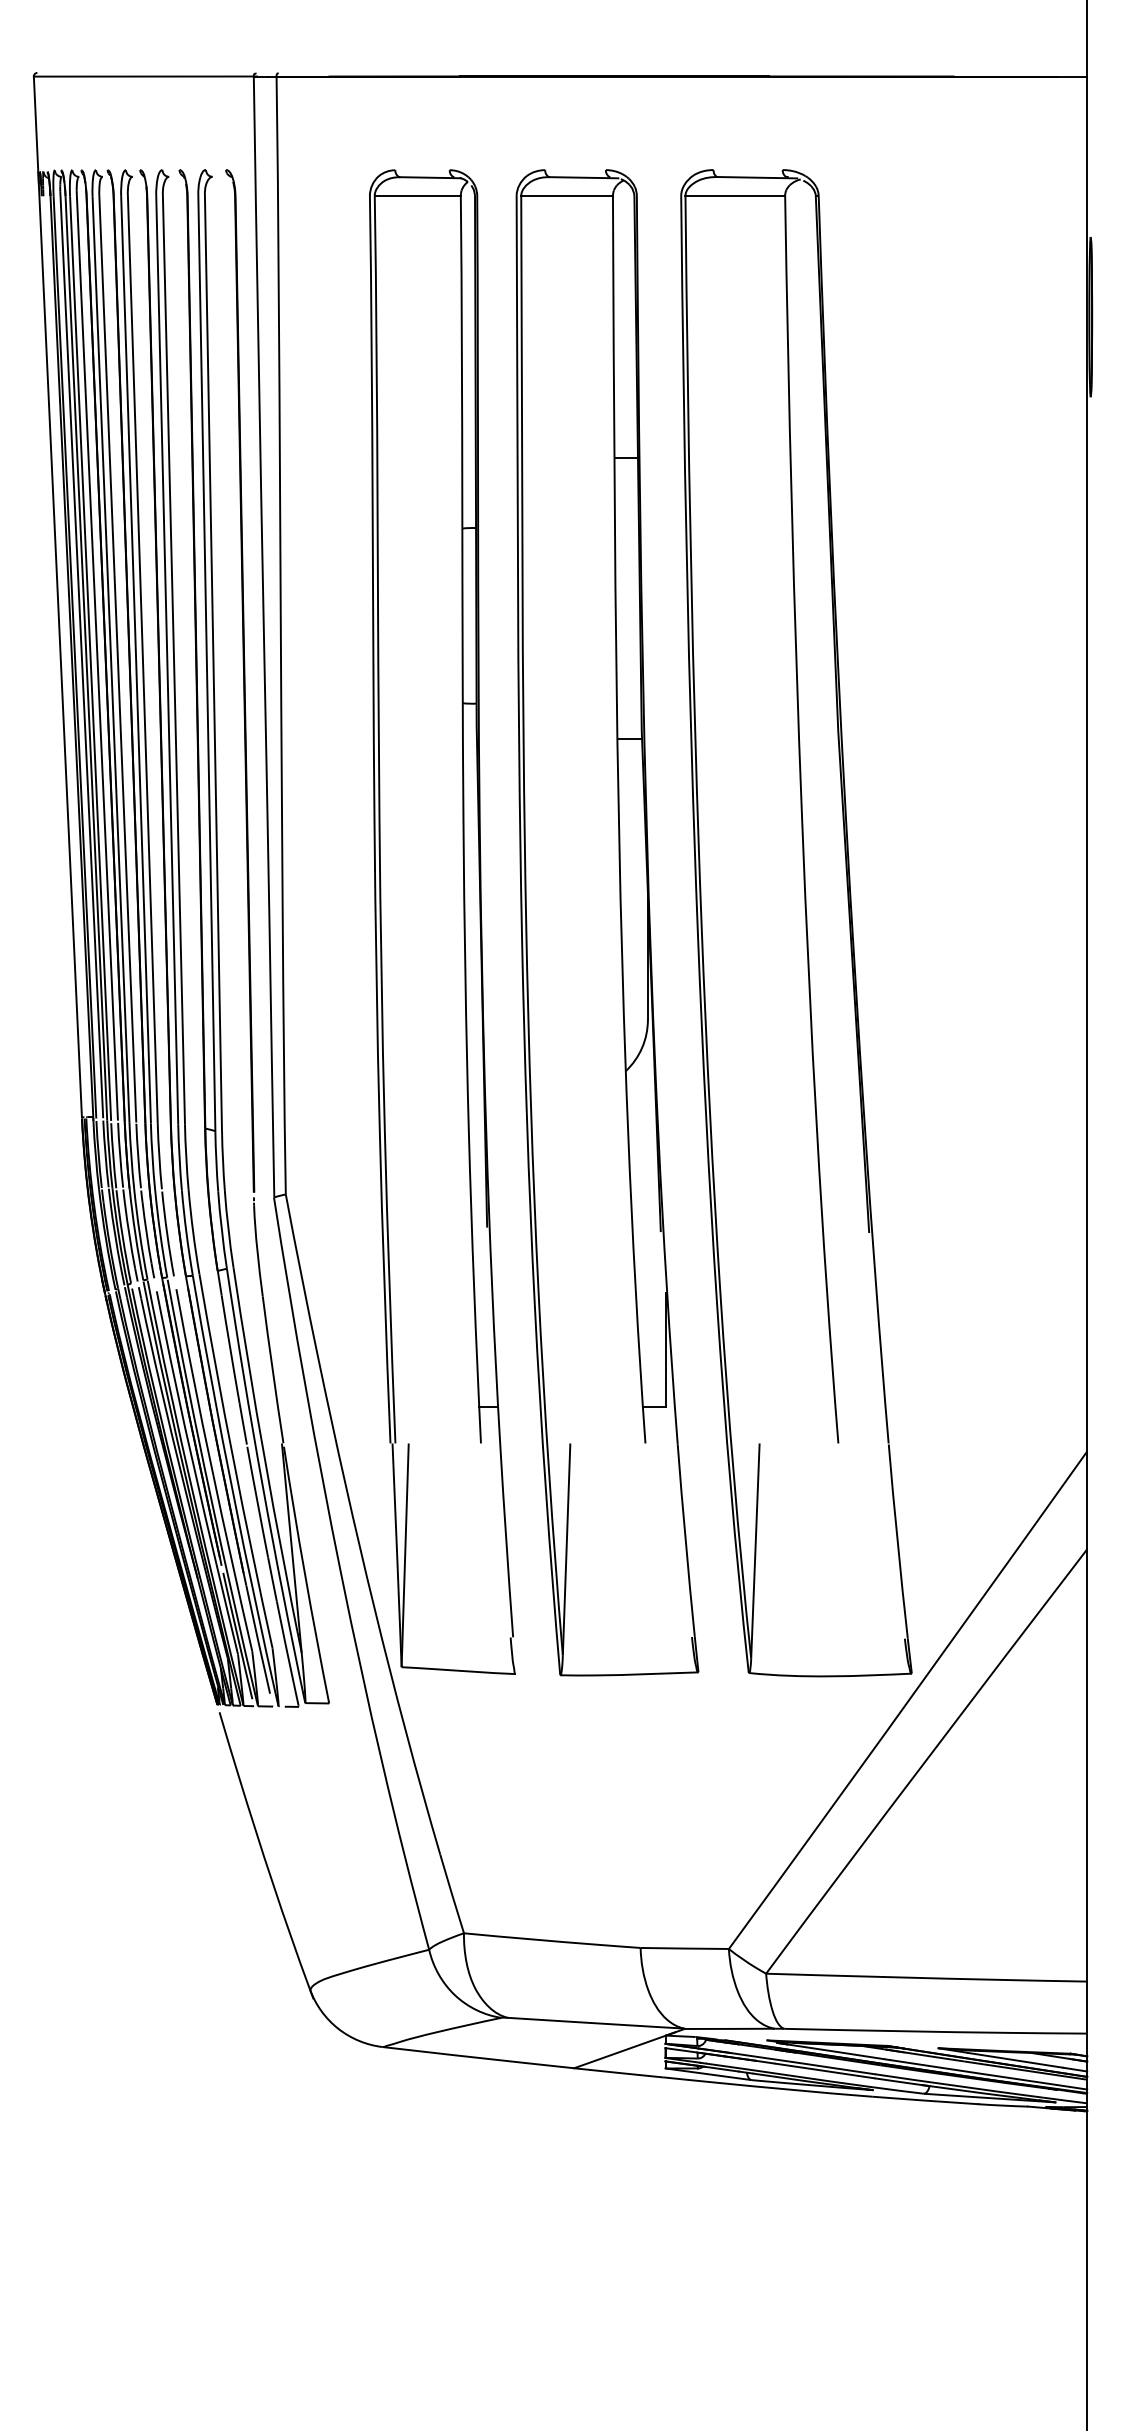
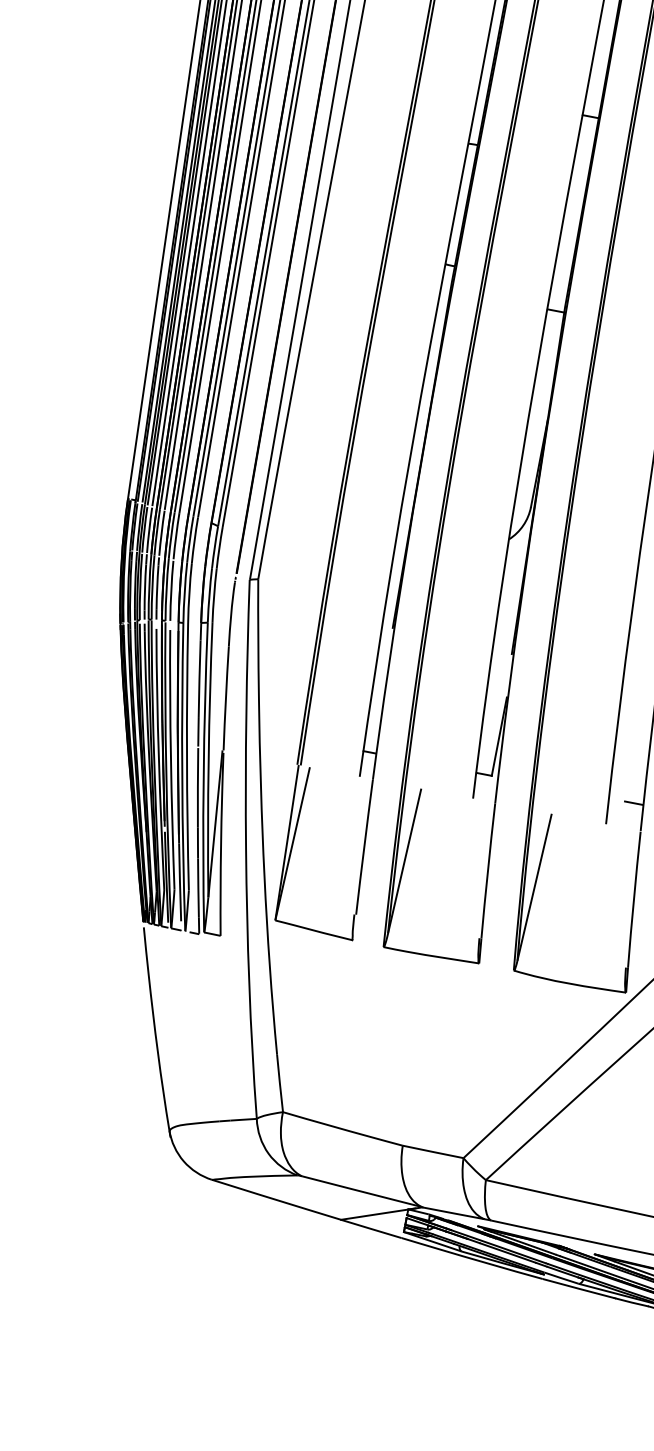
line: (871, 1406) -> (633, 803), added

